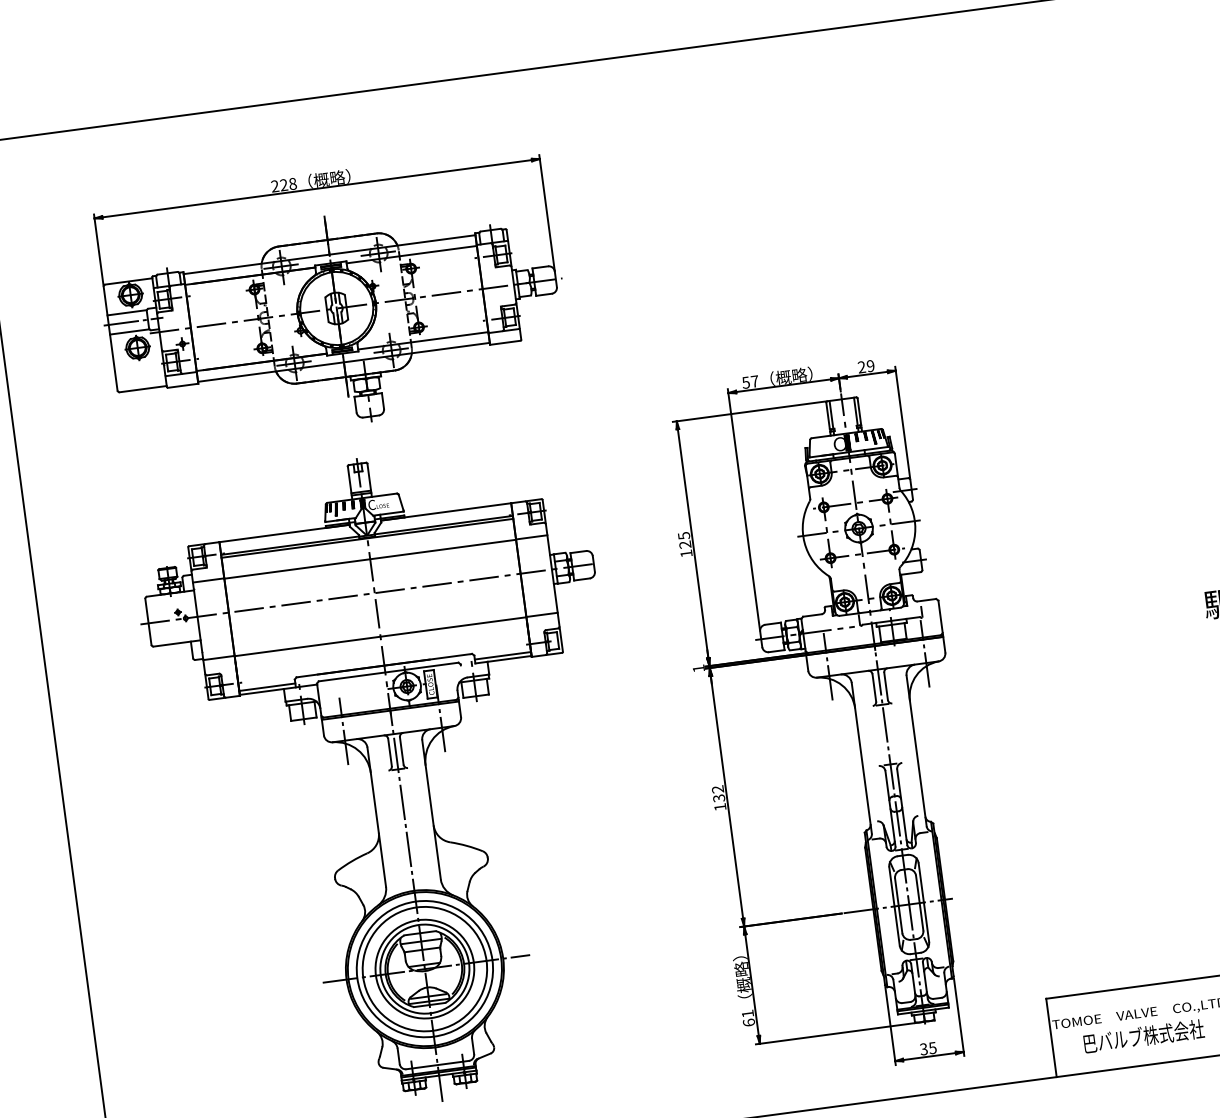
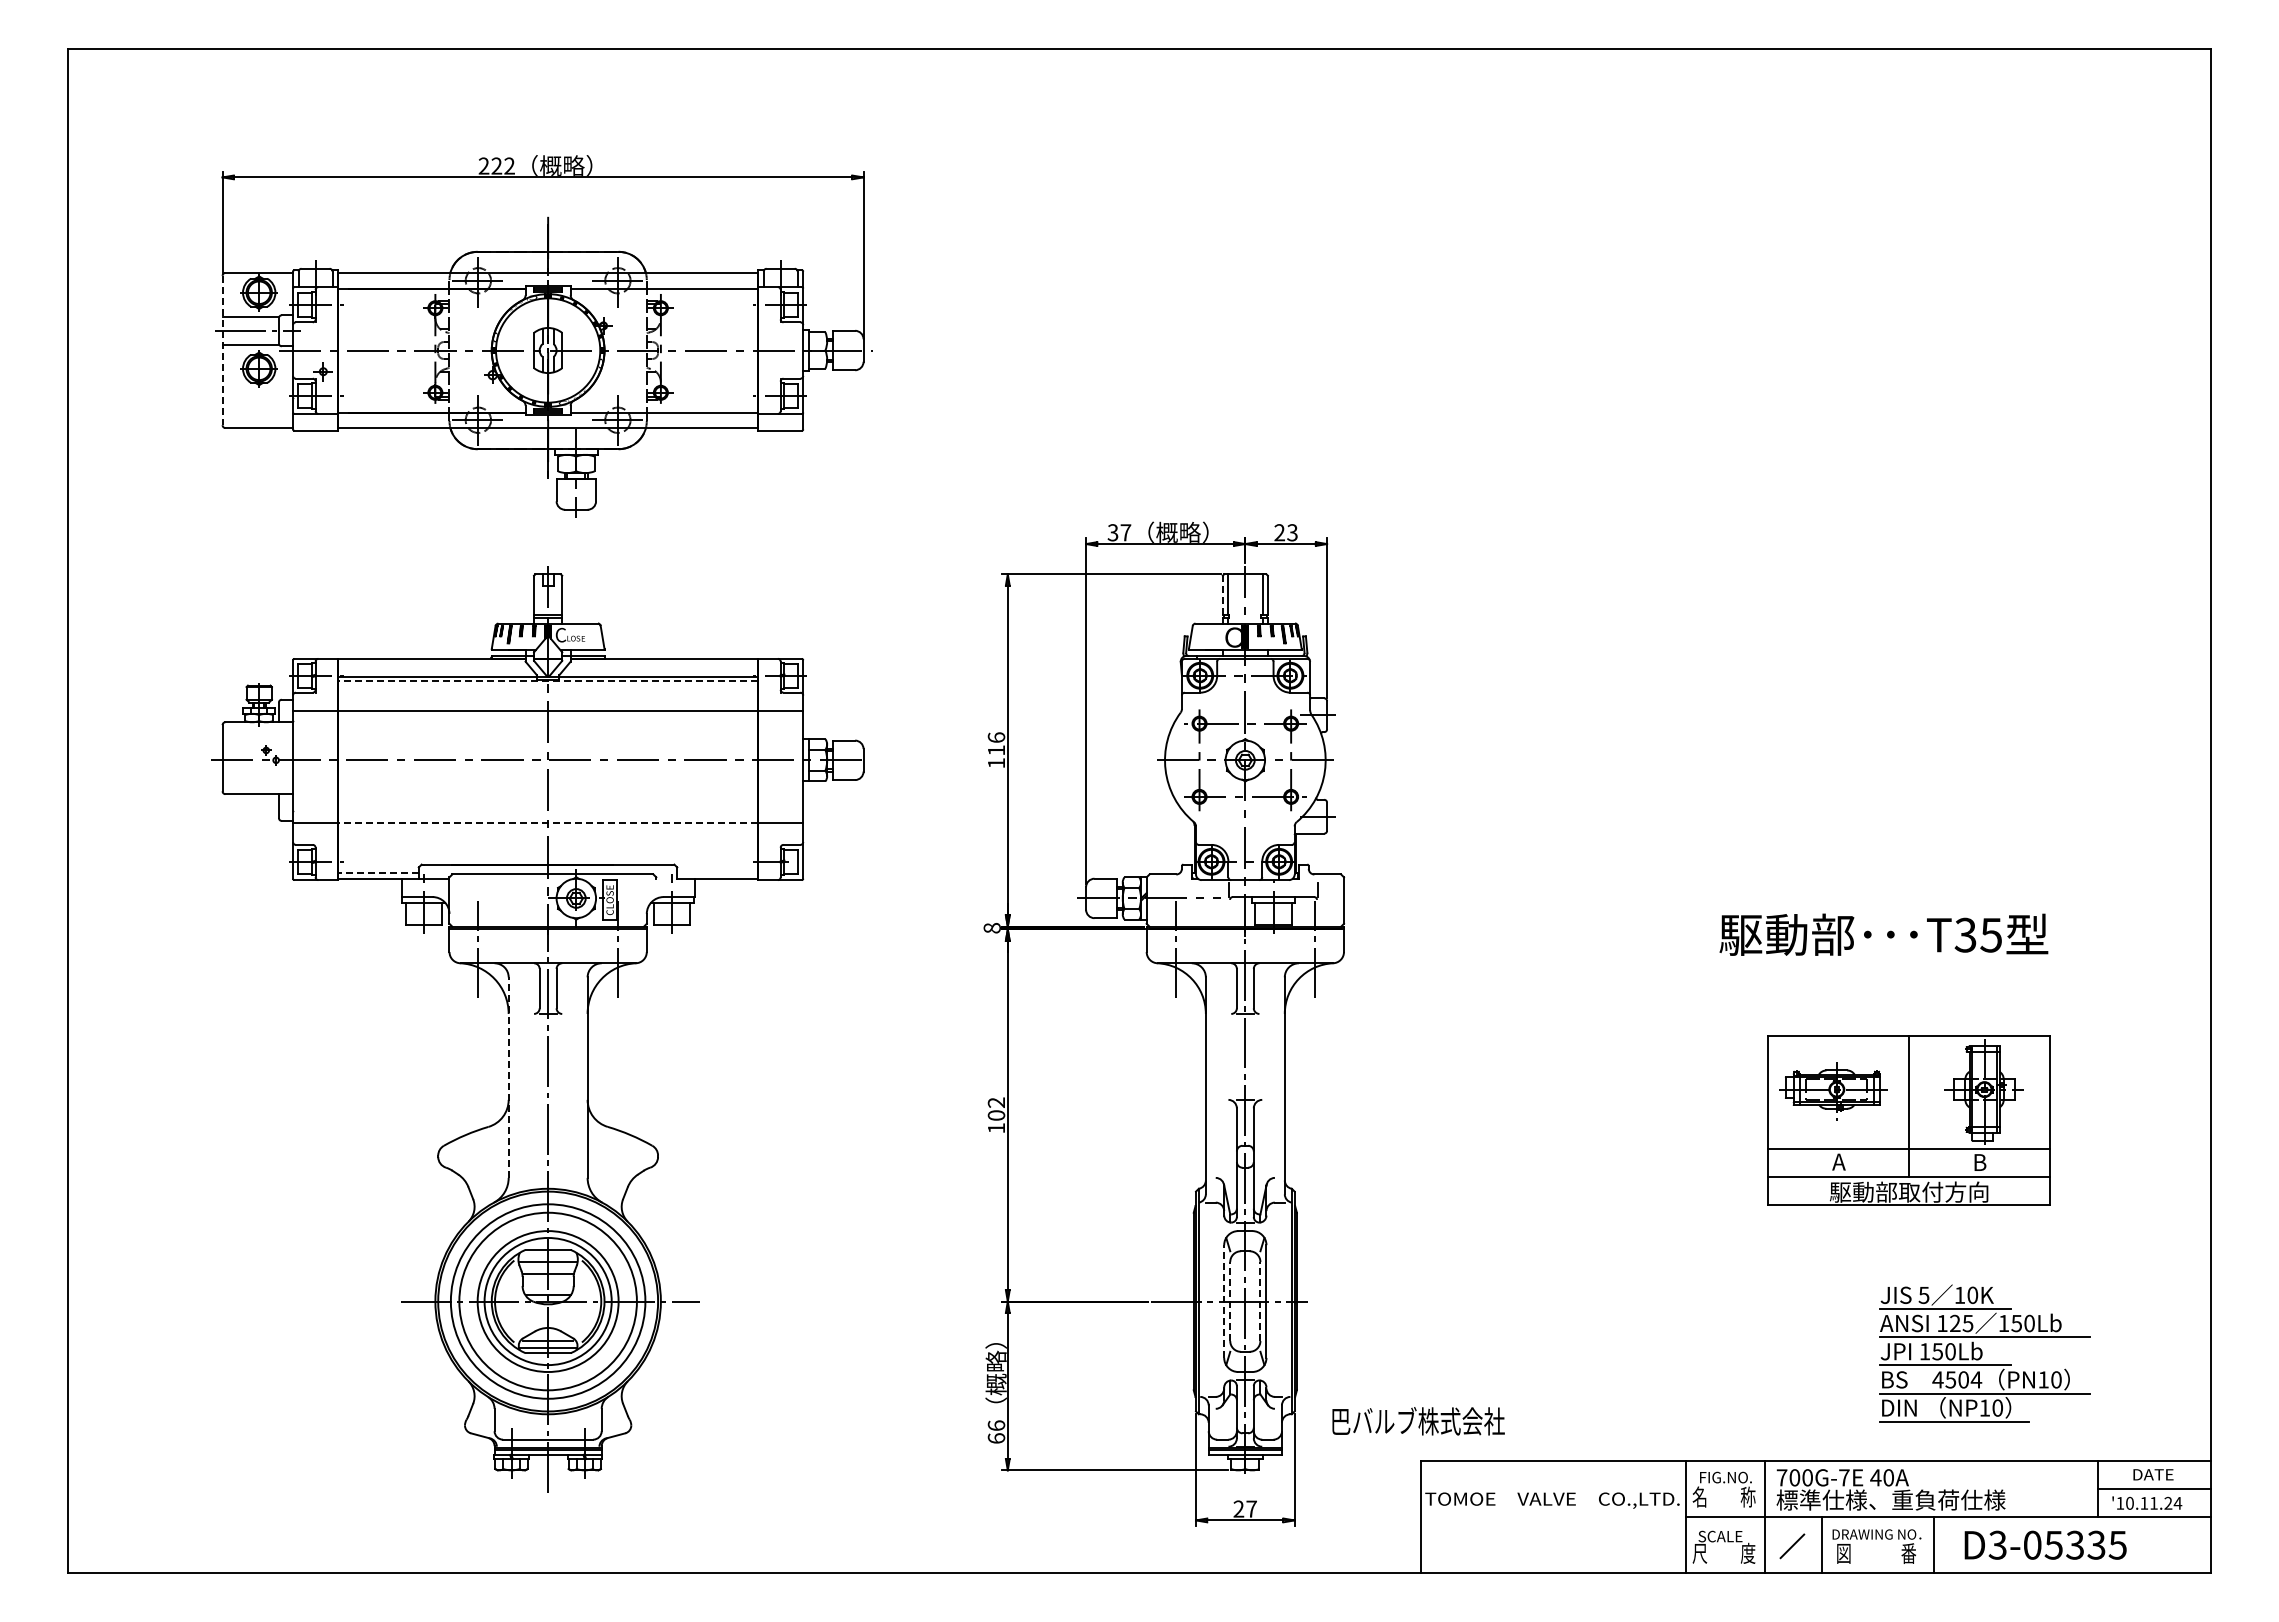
text: (292, 183) -> (509, 165), 228 -> 222
line: (110, 338) -> (222, 350), solid -> dashed
text: (870, 365) -> (1292, 532), 29 -> 23
text: (746, 382) -> (1113, 532), 57 -> 37
line: (827, 415) -> (1222, 594), solid -> dashed
line: (367, 538) -> (548, 681), solid -> dashed
text: (684, 539) -> (996, 743), 125 -> 116
line: (380, 637) -> (548, 823), solid -> dashed
line: (502, 656) -> (717, 873), removed
text: (698, 668) -> (991, 927), 1 -> 8
line: (266, 687) -> (377, 873), solid -> dashed
text: (719, 798) -> (996, 1115), 132 -> 102
line: (376, 817) -> (508, 1077), solid -> dashed
line: (919, 903) -> (1260, 1301), solid -> dashed
line: (898, 905) -> (1230, 1301), solid -> dashed
line: (894, 906) -> (1224, 1301), solid -> dashed
text: (747, 1013) -> (996, 1425), 61 -> 66
text: (1143, 1036) -> (1418, 1421), moved
text: (927, 1048) -> (1244, 1508), 35 -> 27

